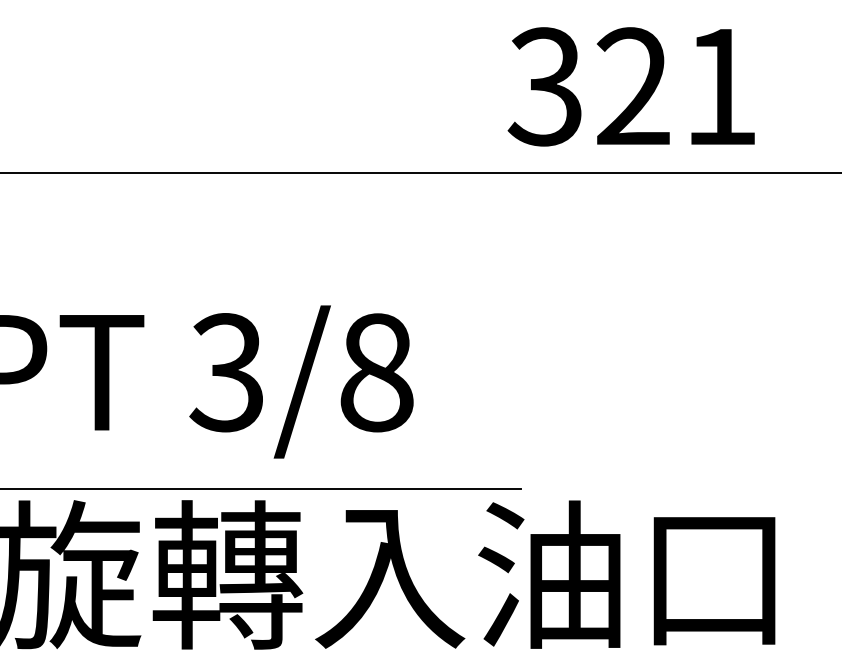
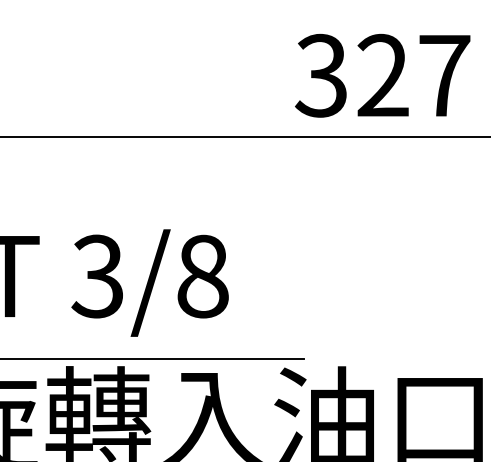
text: (721, 86) -> (445, 75), 321 -> 327

